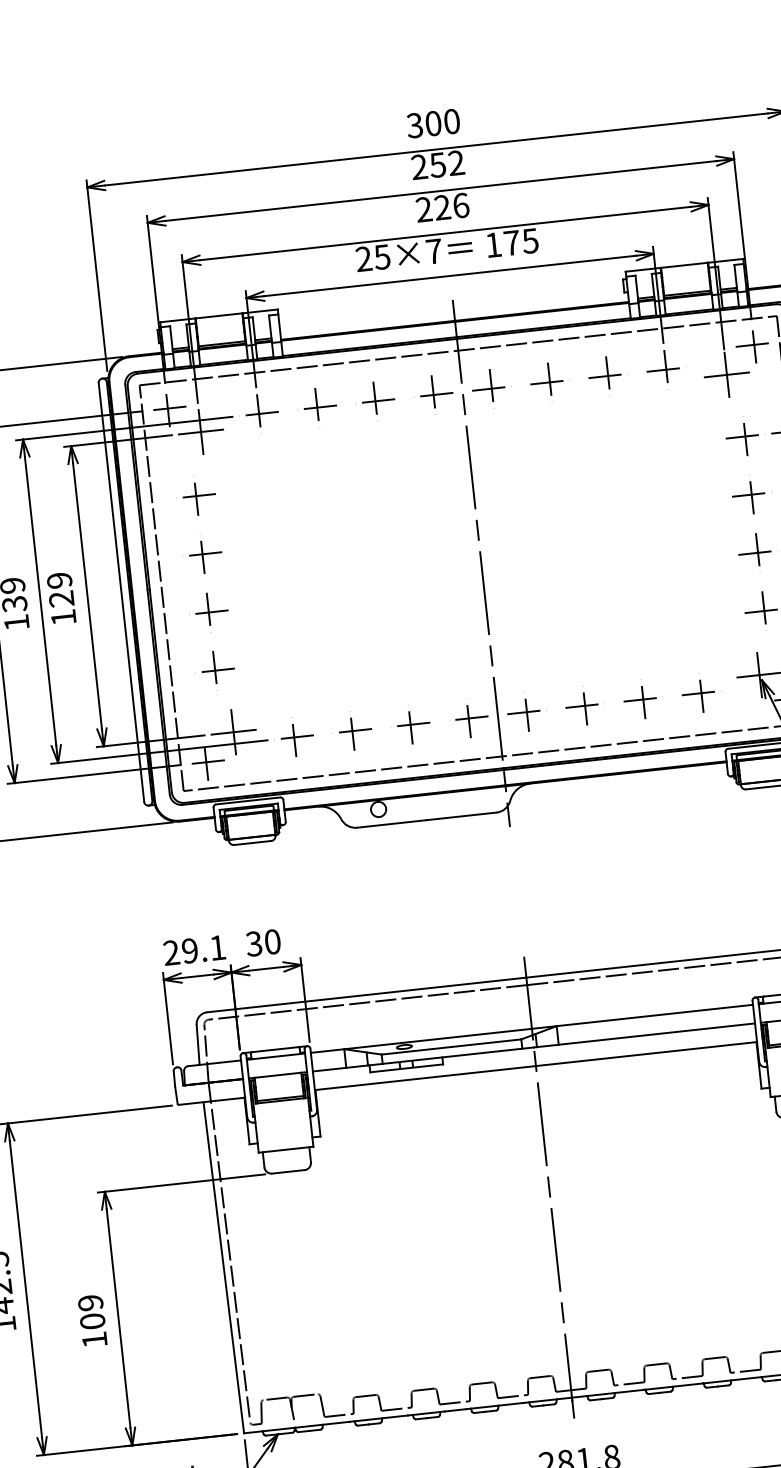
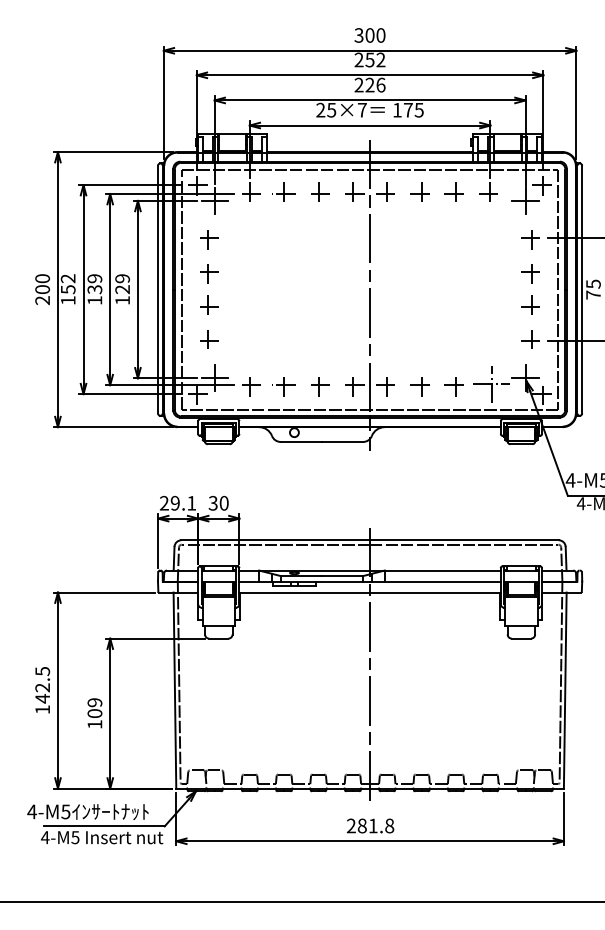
part: (698, 695) -> (488, 386), size x1.6

